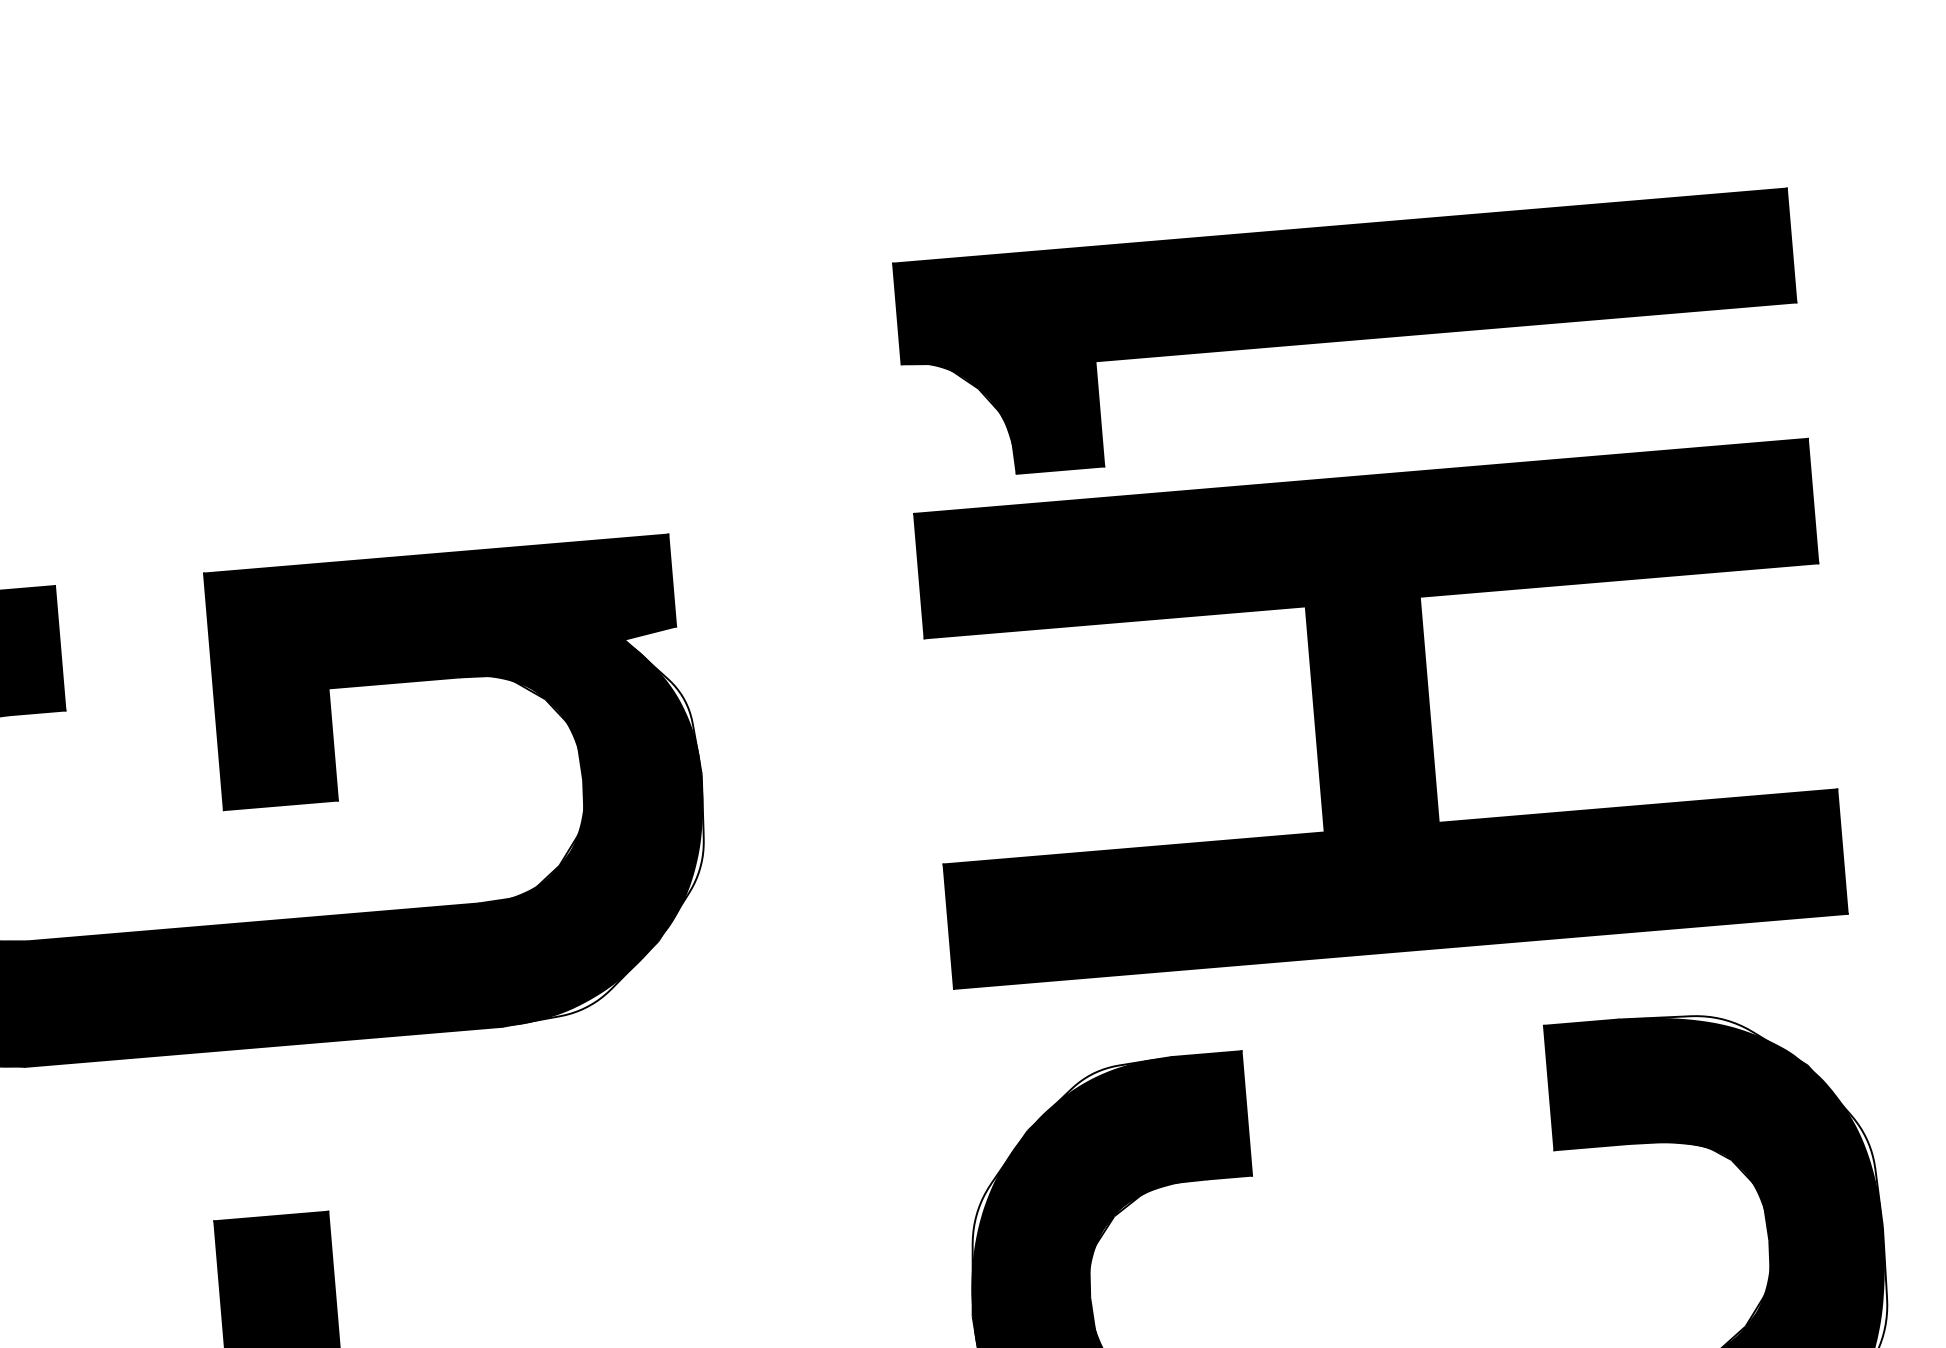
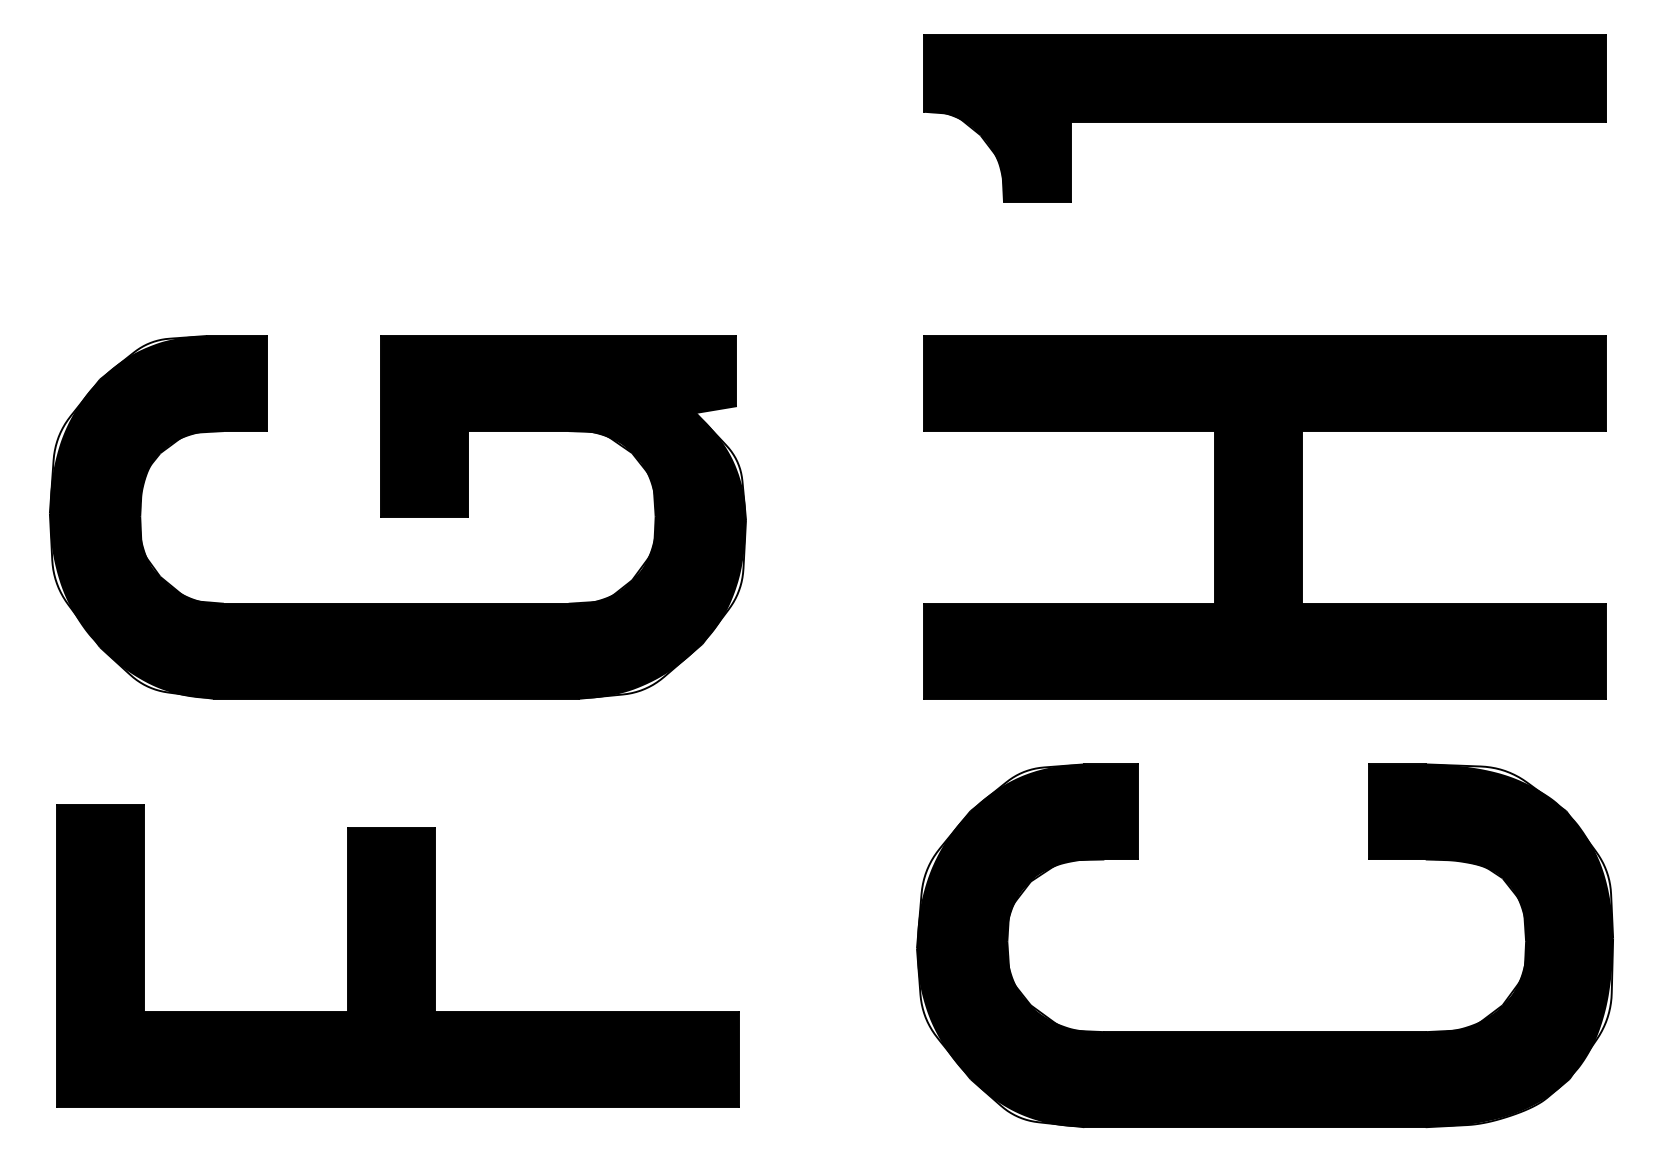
part: (1348, 335) -> (1264, 118), moved

